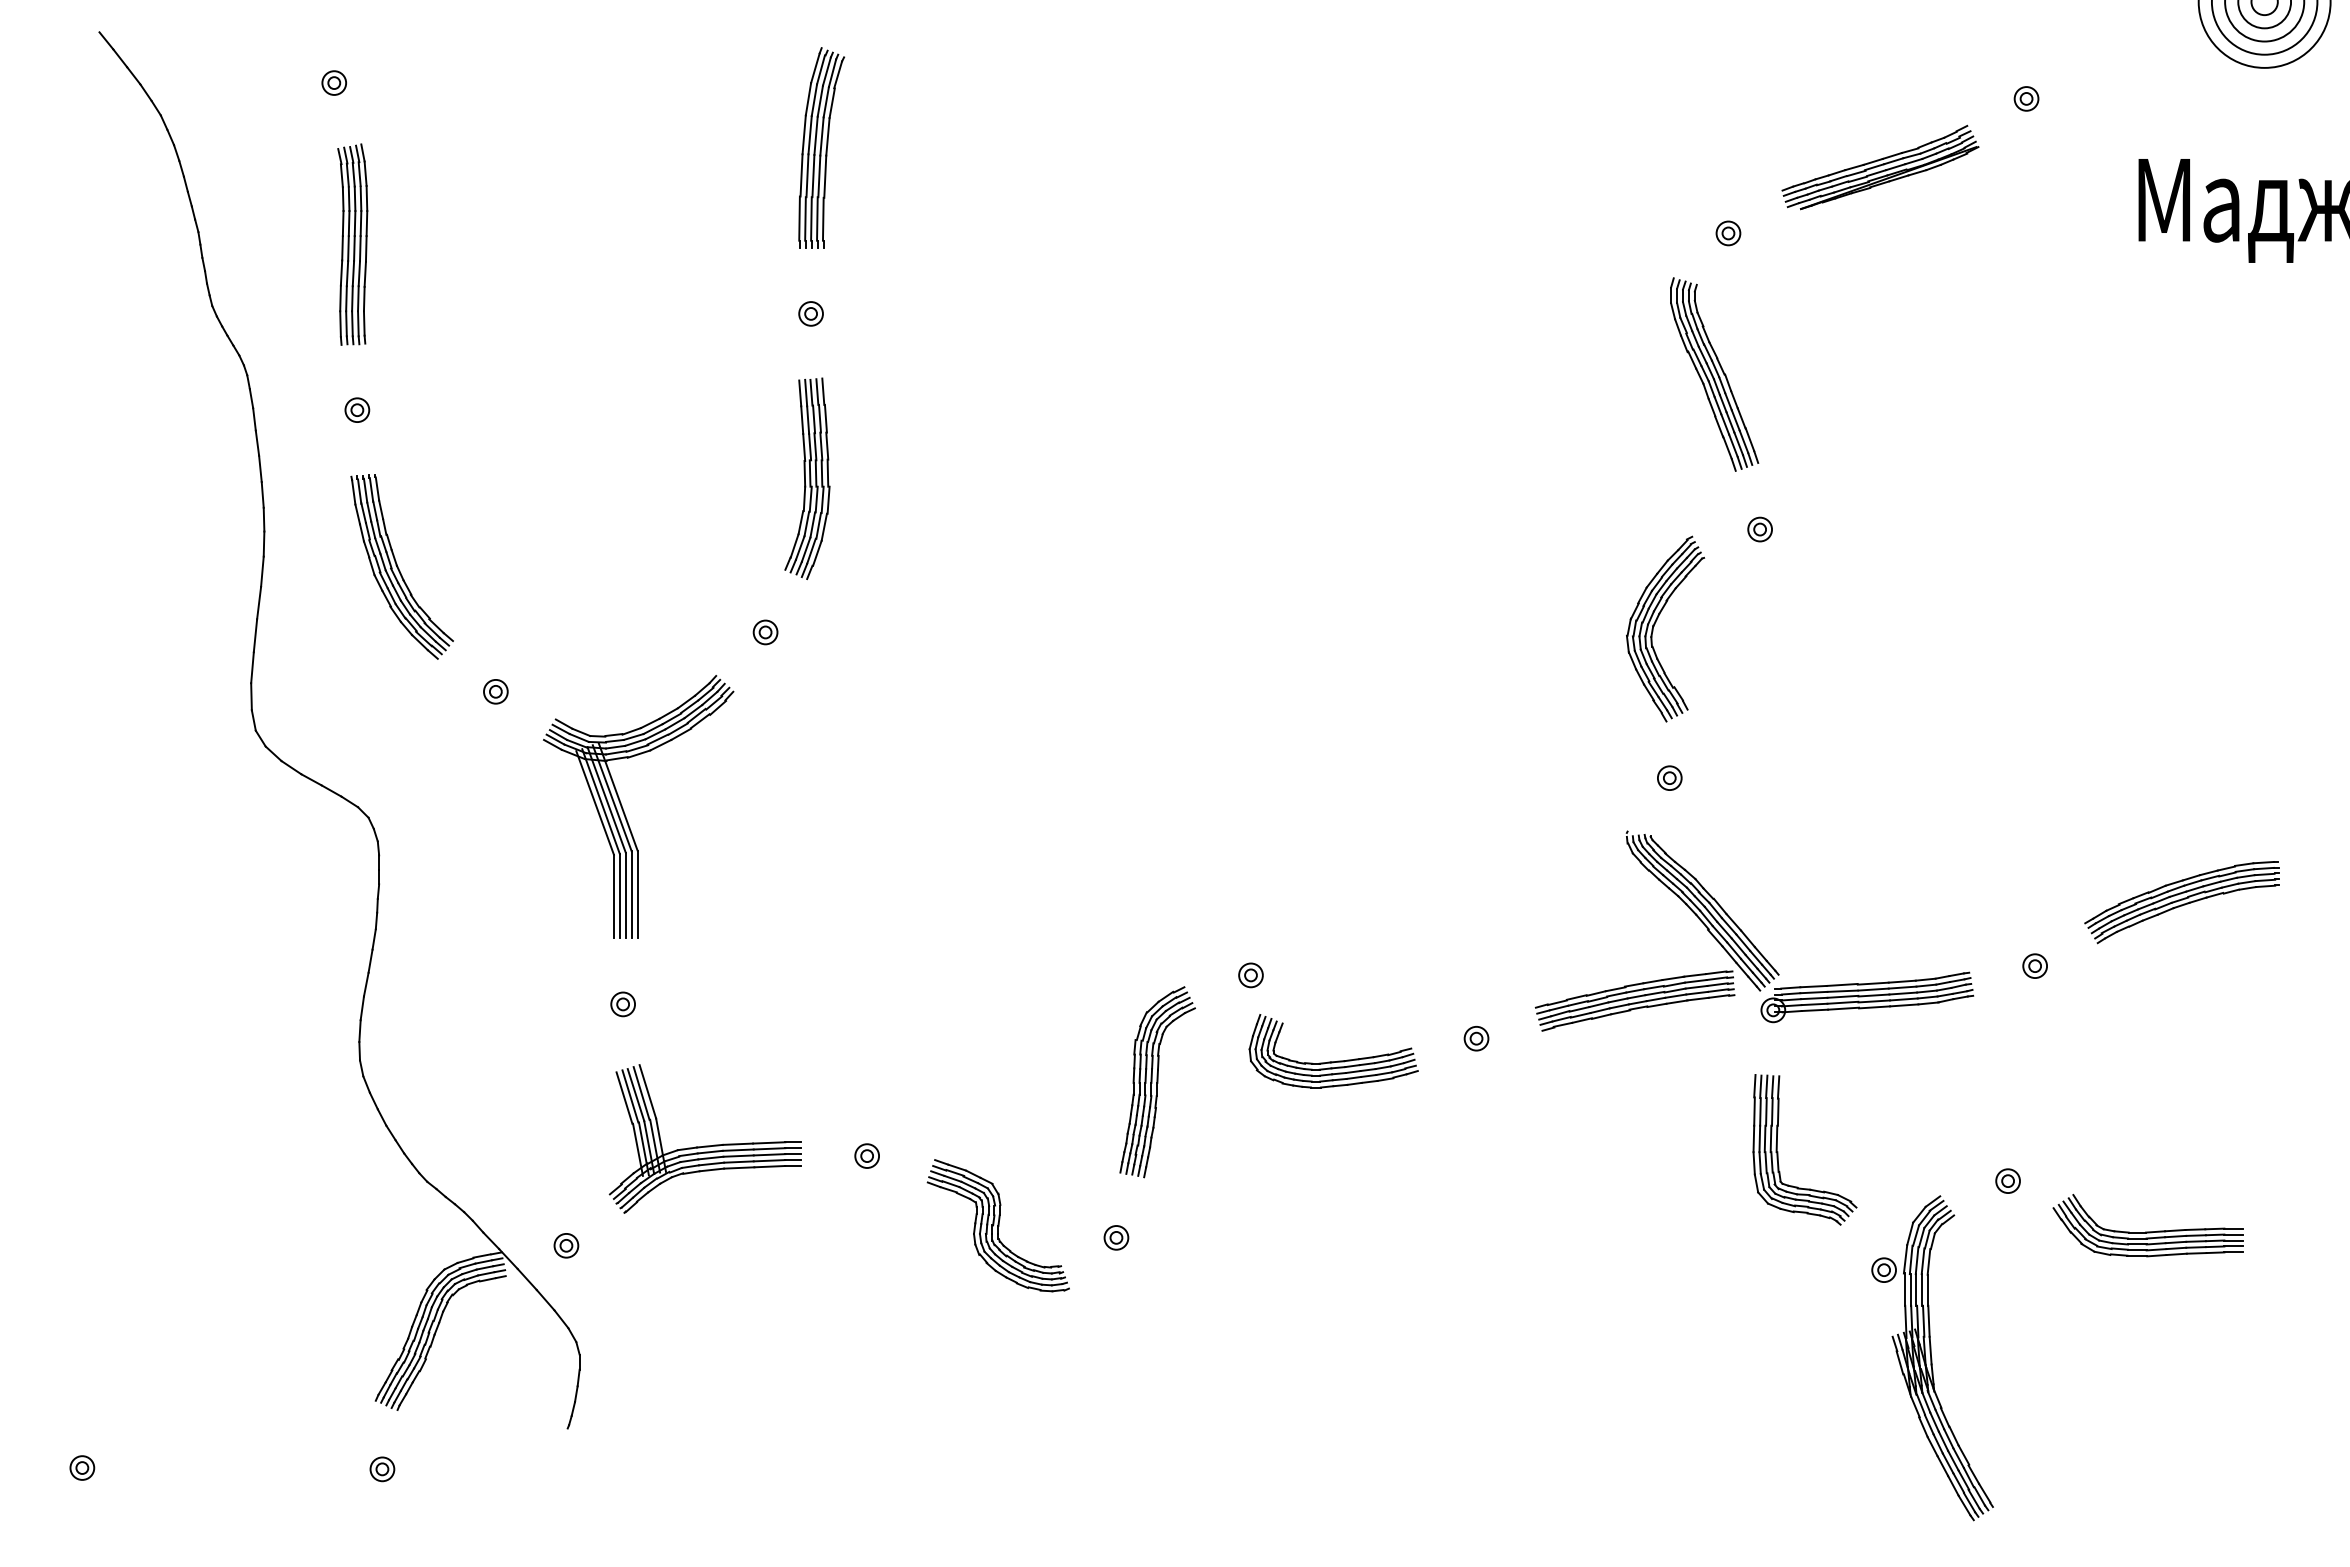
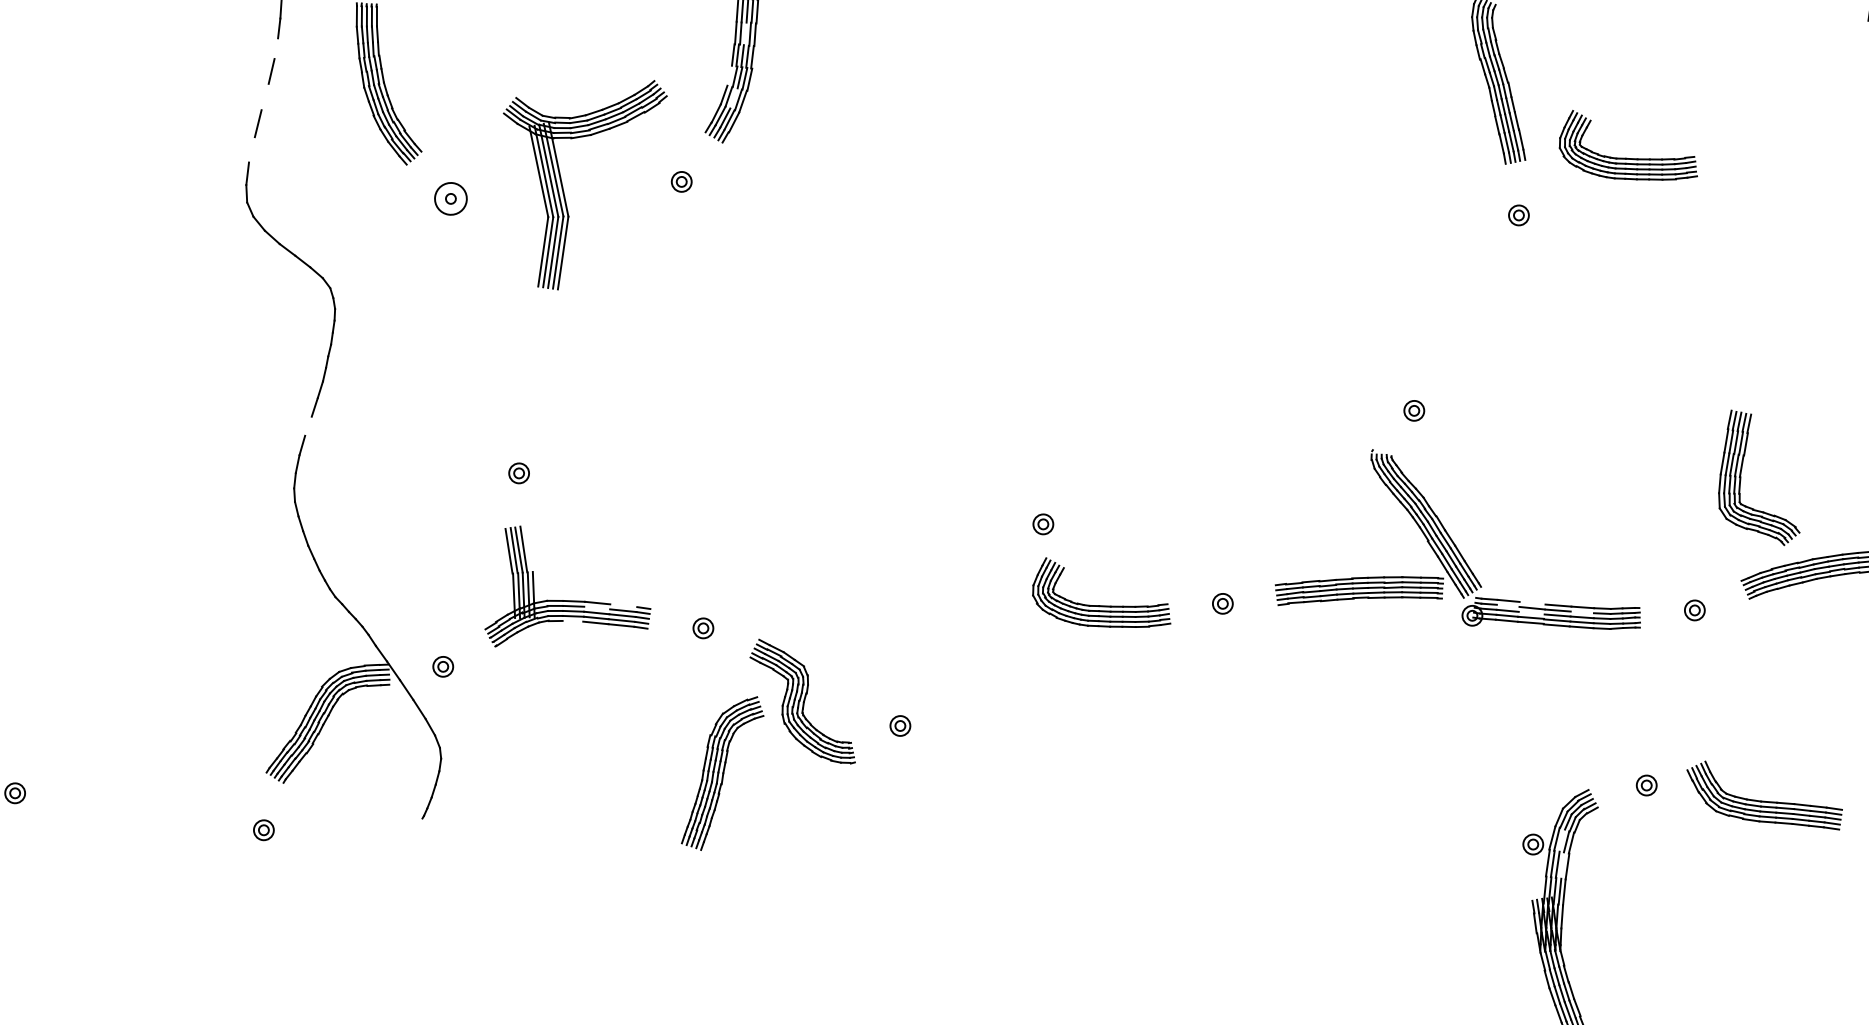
part: (1883, 442) -> (1631, 157), added
line: (815, 446) -> (745, 33), removed
line: (804, 498) -> (730, 75), removed
line: (812, 524) -> (733, 97), removed
line: (263, 543) -> (275, 48), removed
line: (259, 602) -> (265, 96), removed
part: (1655, 624) -> (1420, 281), removed
line: (252, 667) -> (251, 149), removed
circle: (495, 691) -> (450, 198), size x1.6
part: (624, 810) -> (562, 181), moved
line: (365, 984) -> (307, 426), removed
line: (1841, 984) -> (1532, 602), removed
line: (1902, 987) -> (1582, 612), removed
line: (1813, 992) -> (1507, 605), removed
line: (1842, 996) -> (1531, 612), removed
part: (1157, 1082) -> (723, 773), moved
line: (647, 1091) -> (528, 548), removed
line: (769, 1142) -> (624, 605), removed
line: (737, 1149) -> (596, 607), removed
part: (1778, 1151) -> (1741, 476), moved
line: (711, 1169) -> (572, 620), removed
part: (2147, 1225) -> (1763, 795), moved
line: (1916, 1260) -> (1561, 840), removed
line: (1922, 1289) -> (1562, 865), removed

